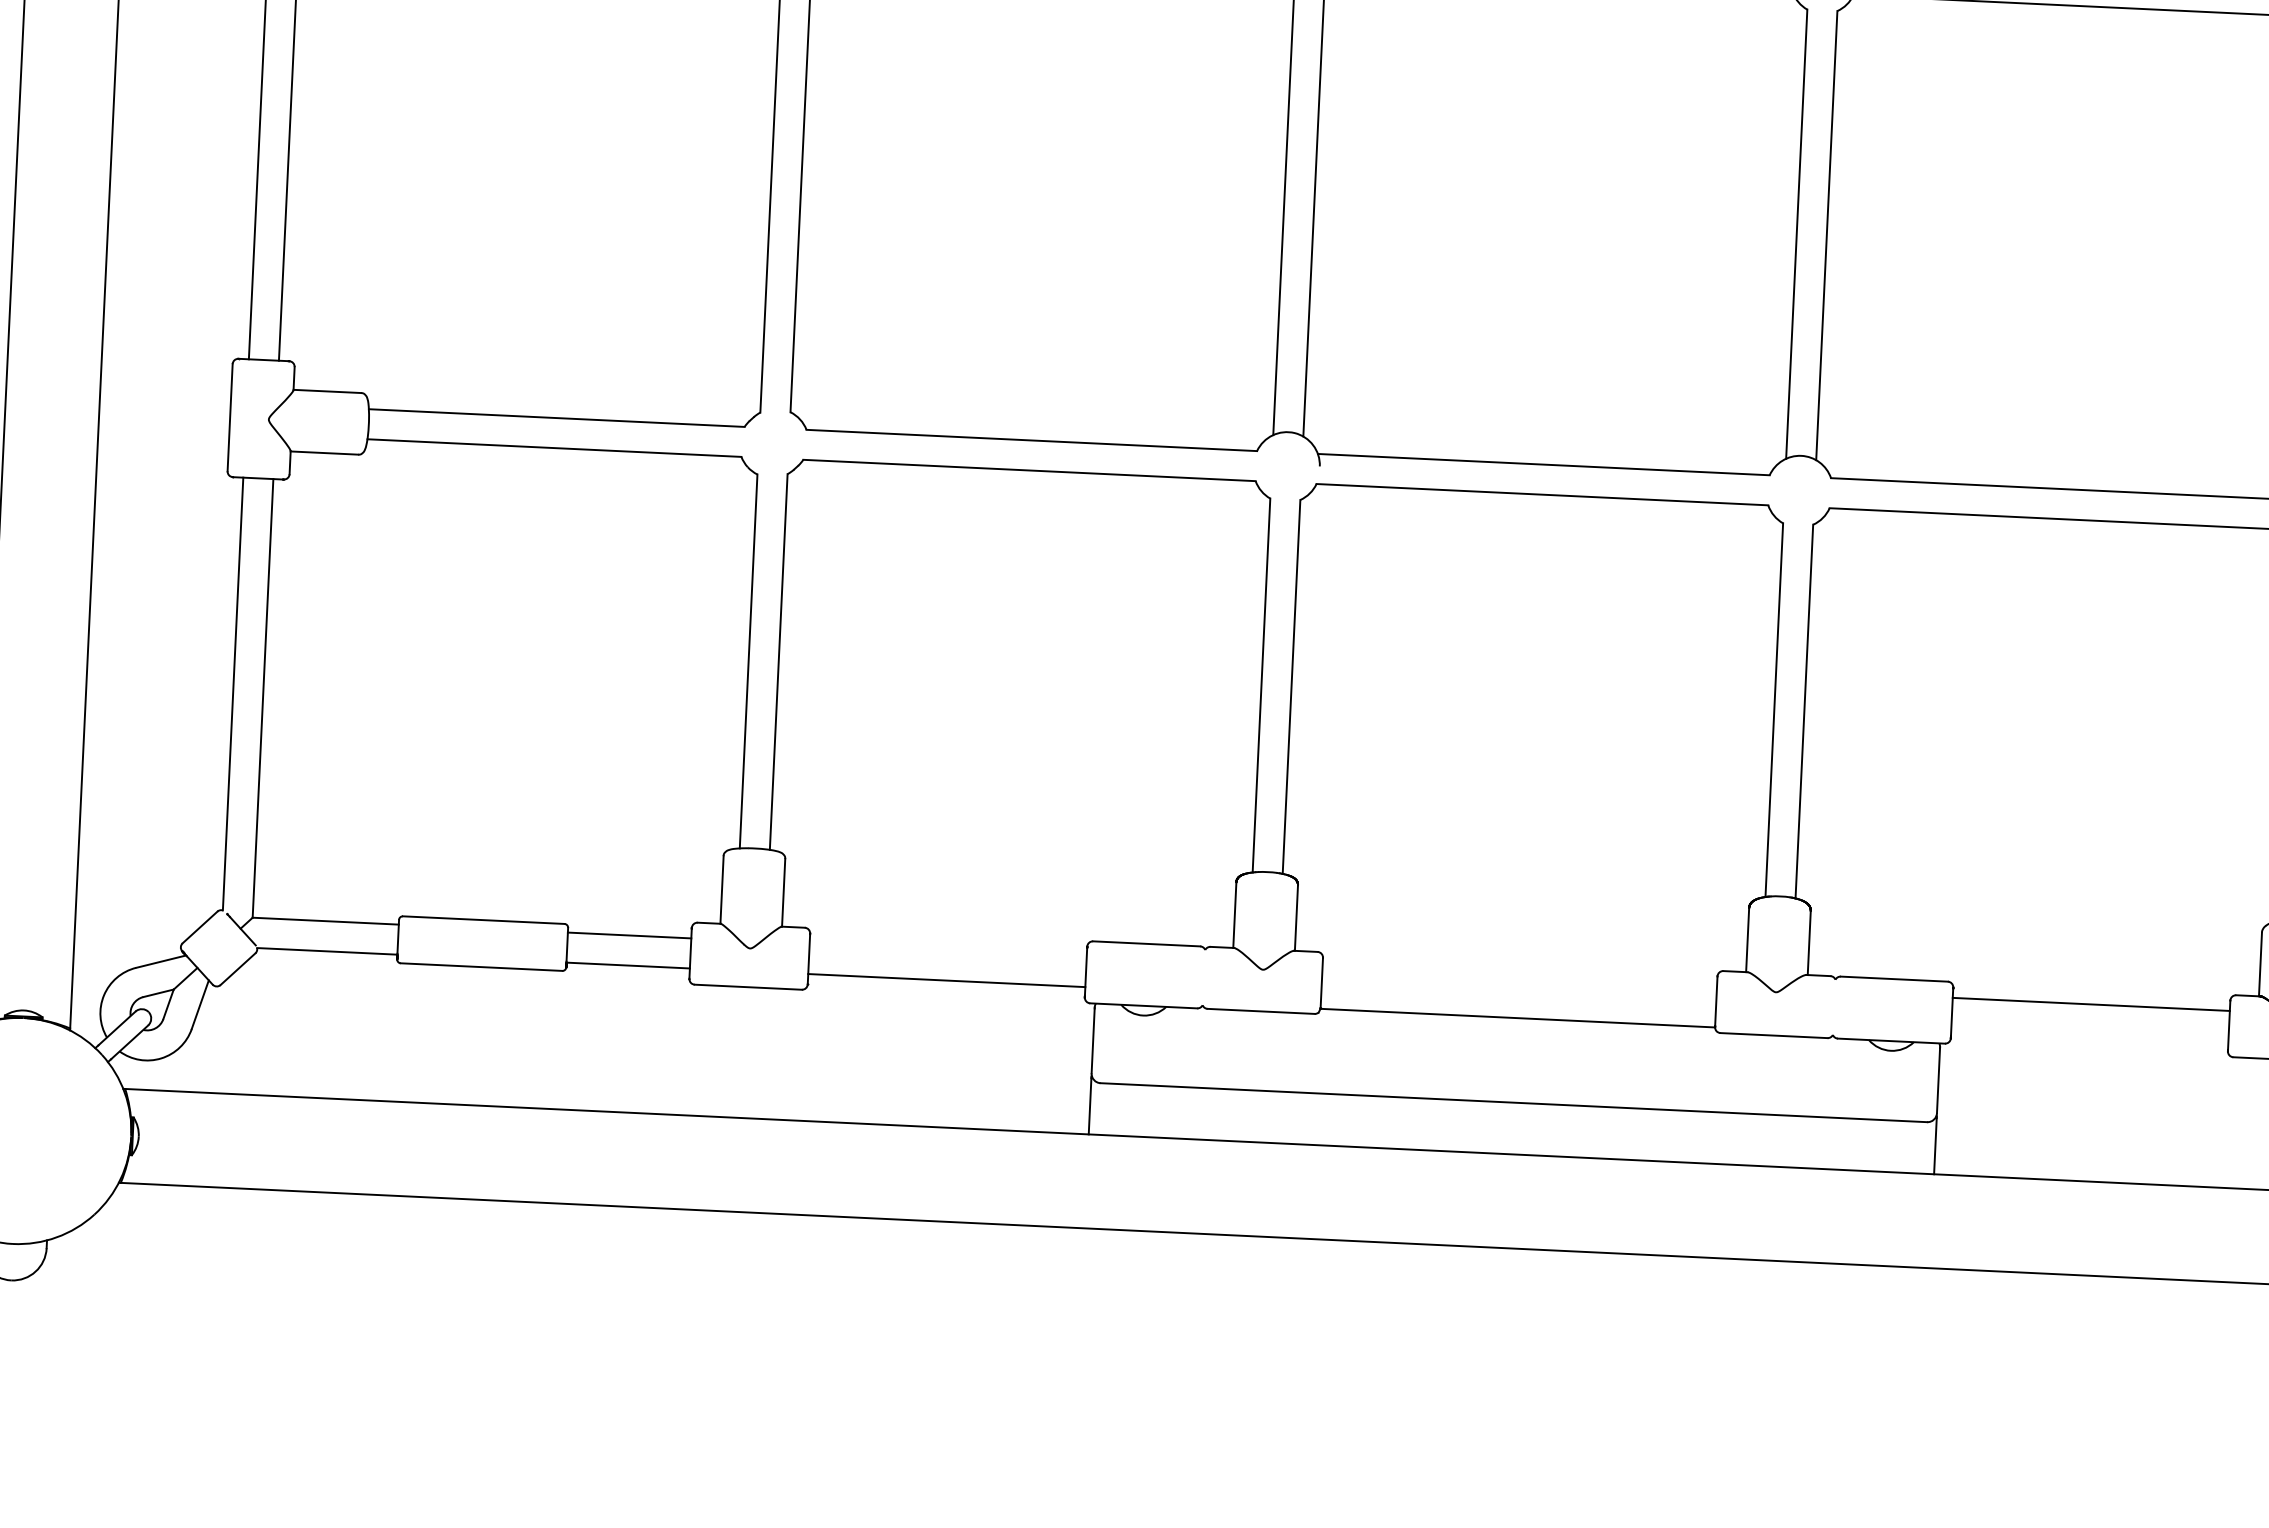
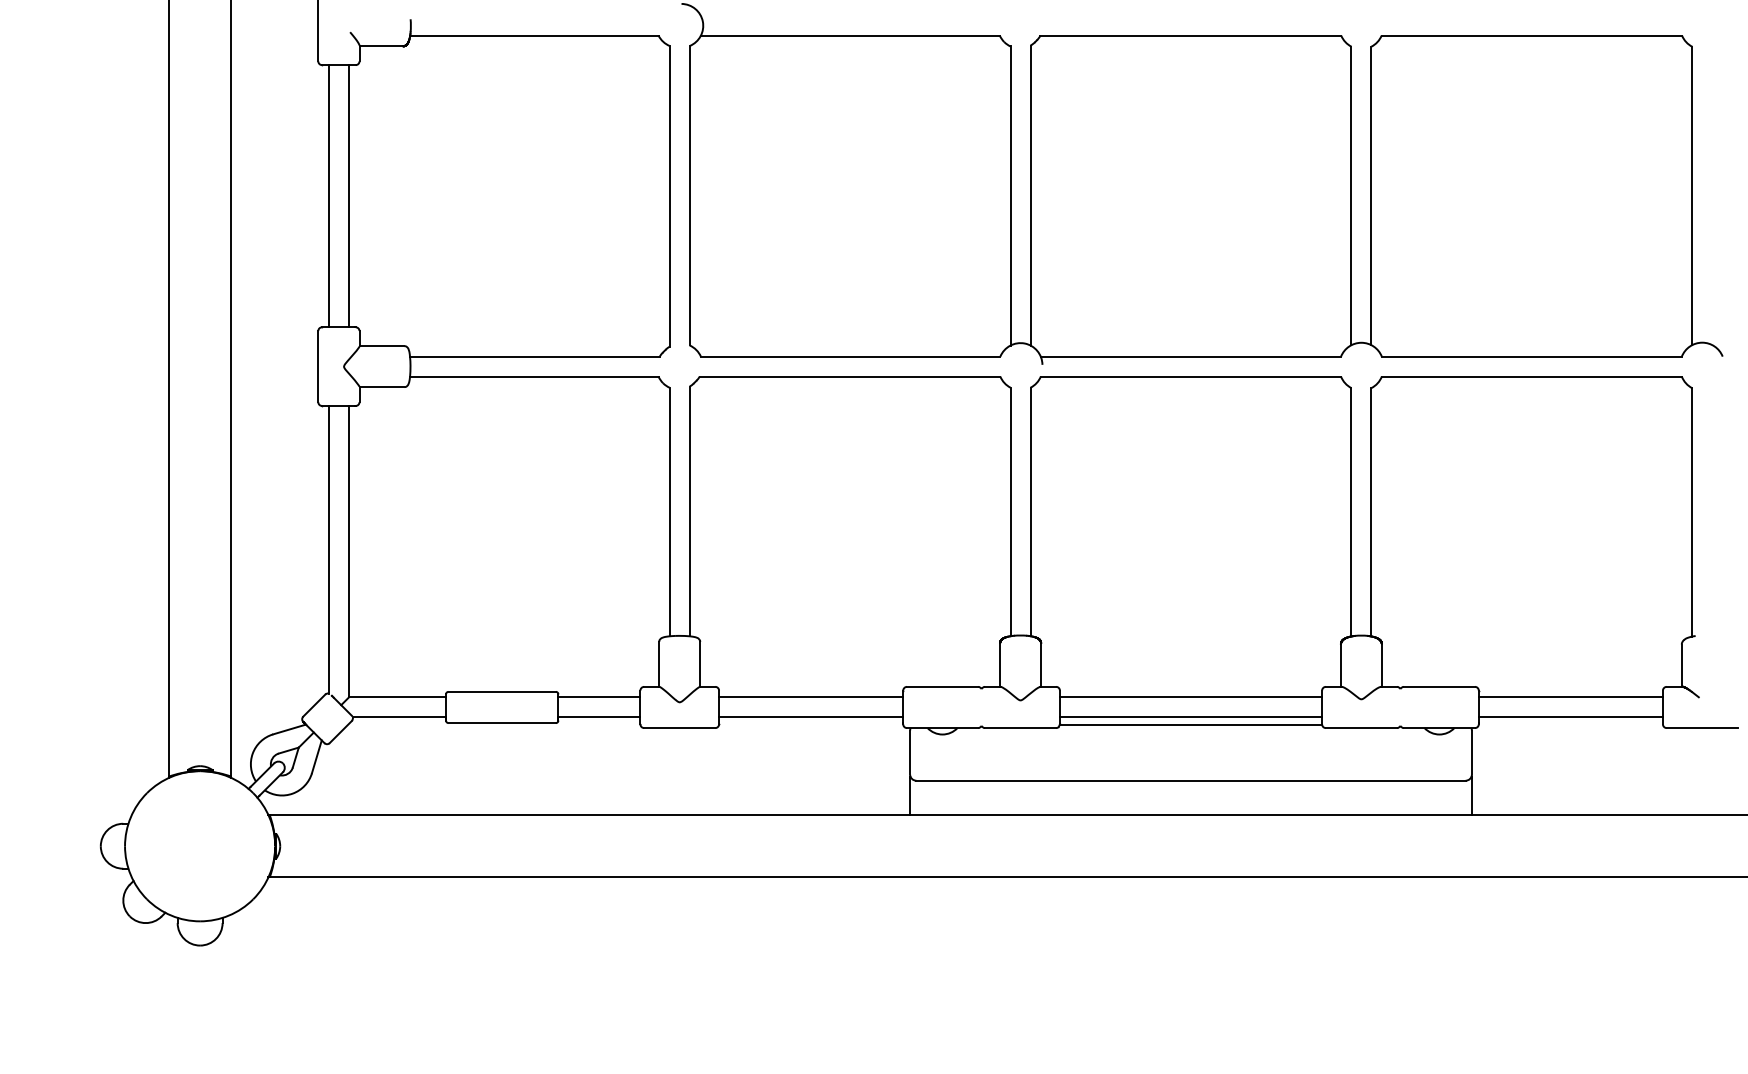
line: (948, 950) -> (811, 697), added
line: (1518, 977) -> (1190, 697), added
line: (1517, 1007) -> (1190, 717), added
line: (2089, 1034) -> (1570, 717), added

